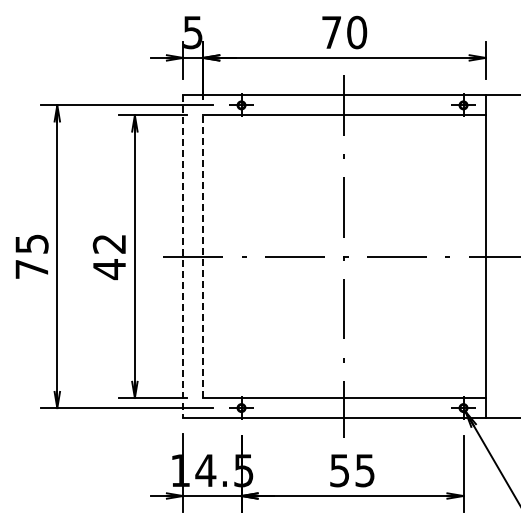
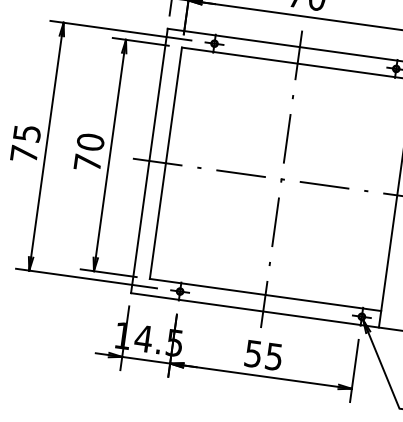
line: (203, 256) -> (166, 163), dashed -> solid
text: (109, 257) -> (89, 153), 42 -> 70
line: (183, 257) -> (149, 161), dashed -> solid

